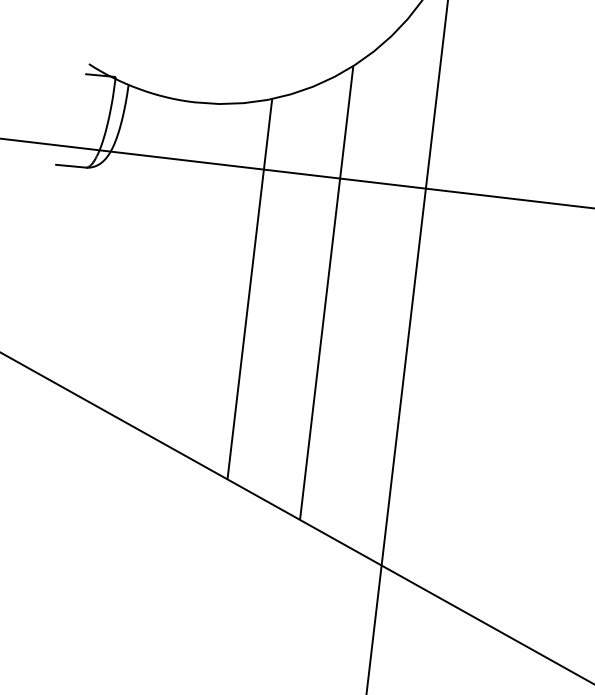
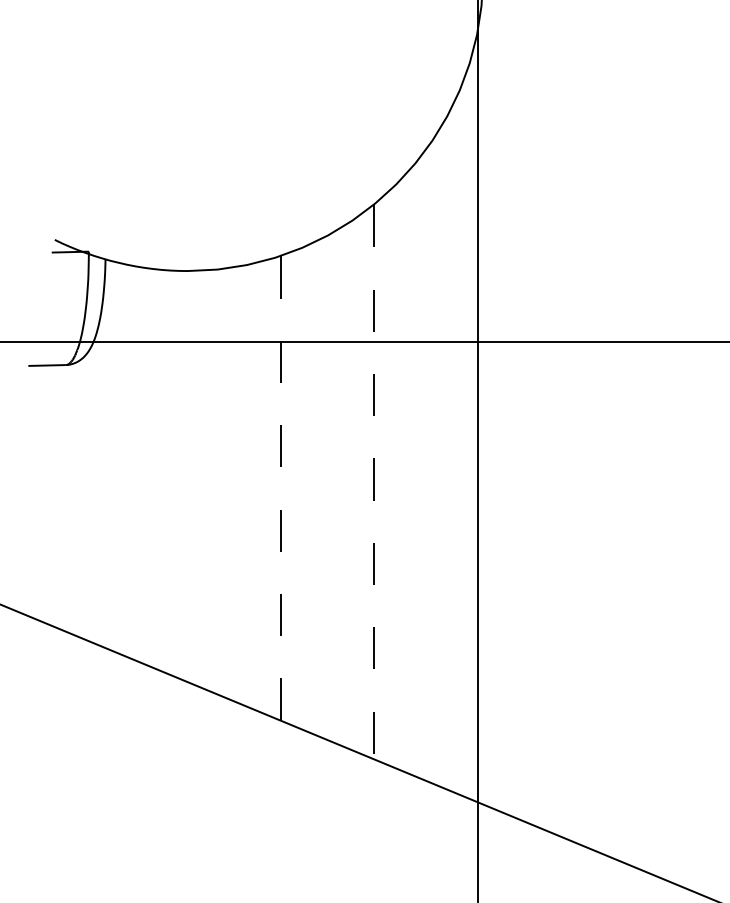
line: (249, 288) -> (280, 487), solid -> dashed
line: (326, 293) -> (373, 482), solid -> dashed

